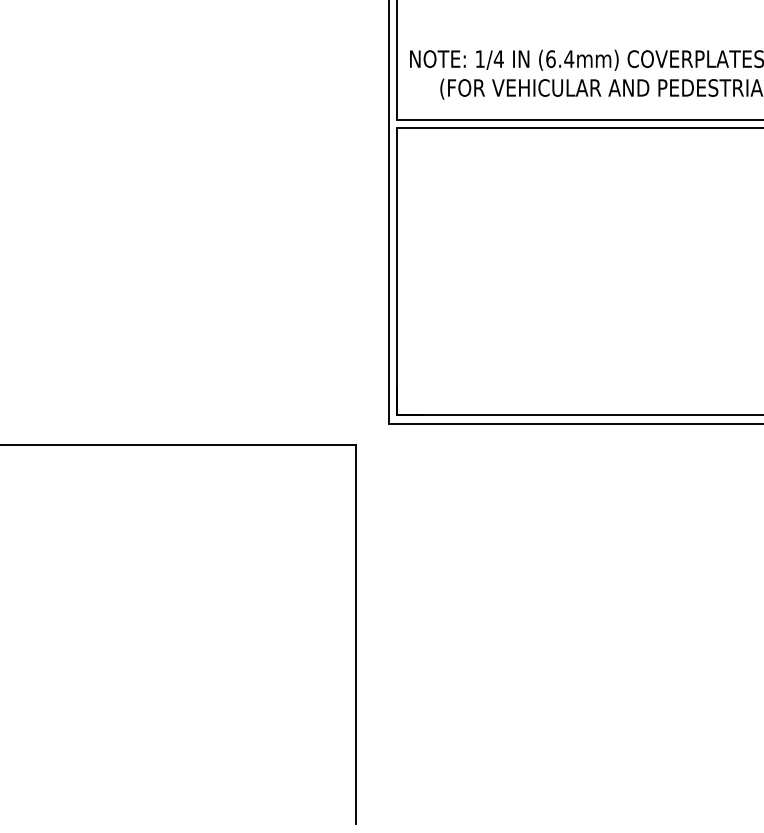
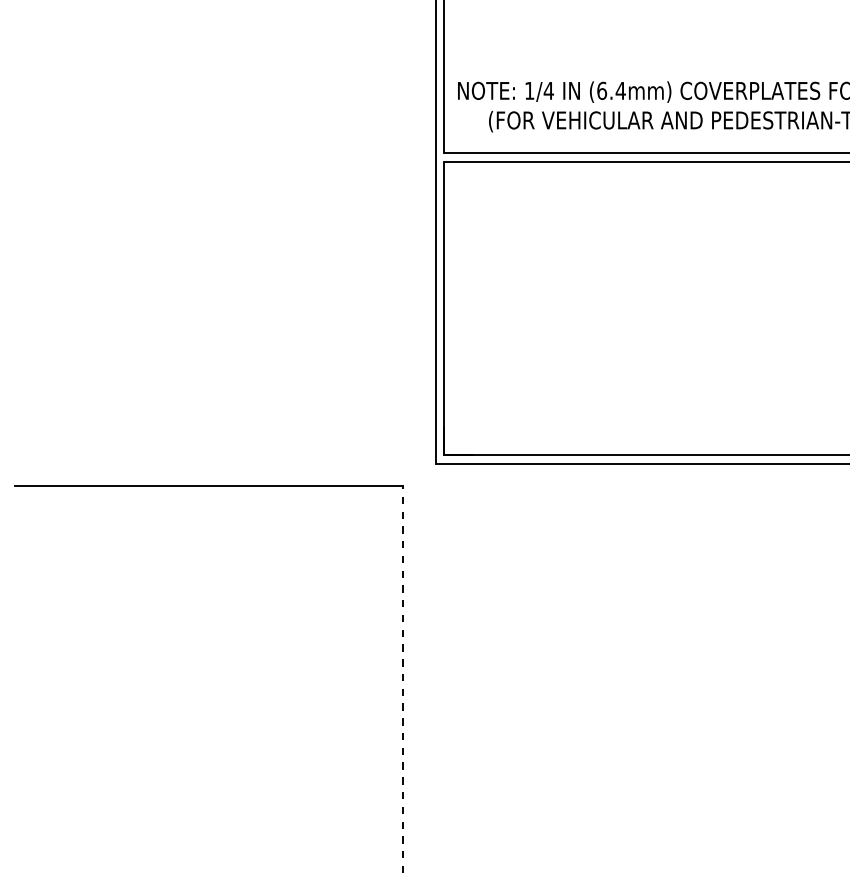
line: (355, 634) -> (402, 679), solid -> dashed

